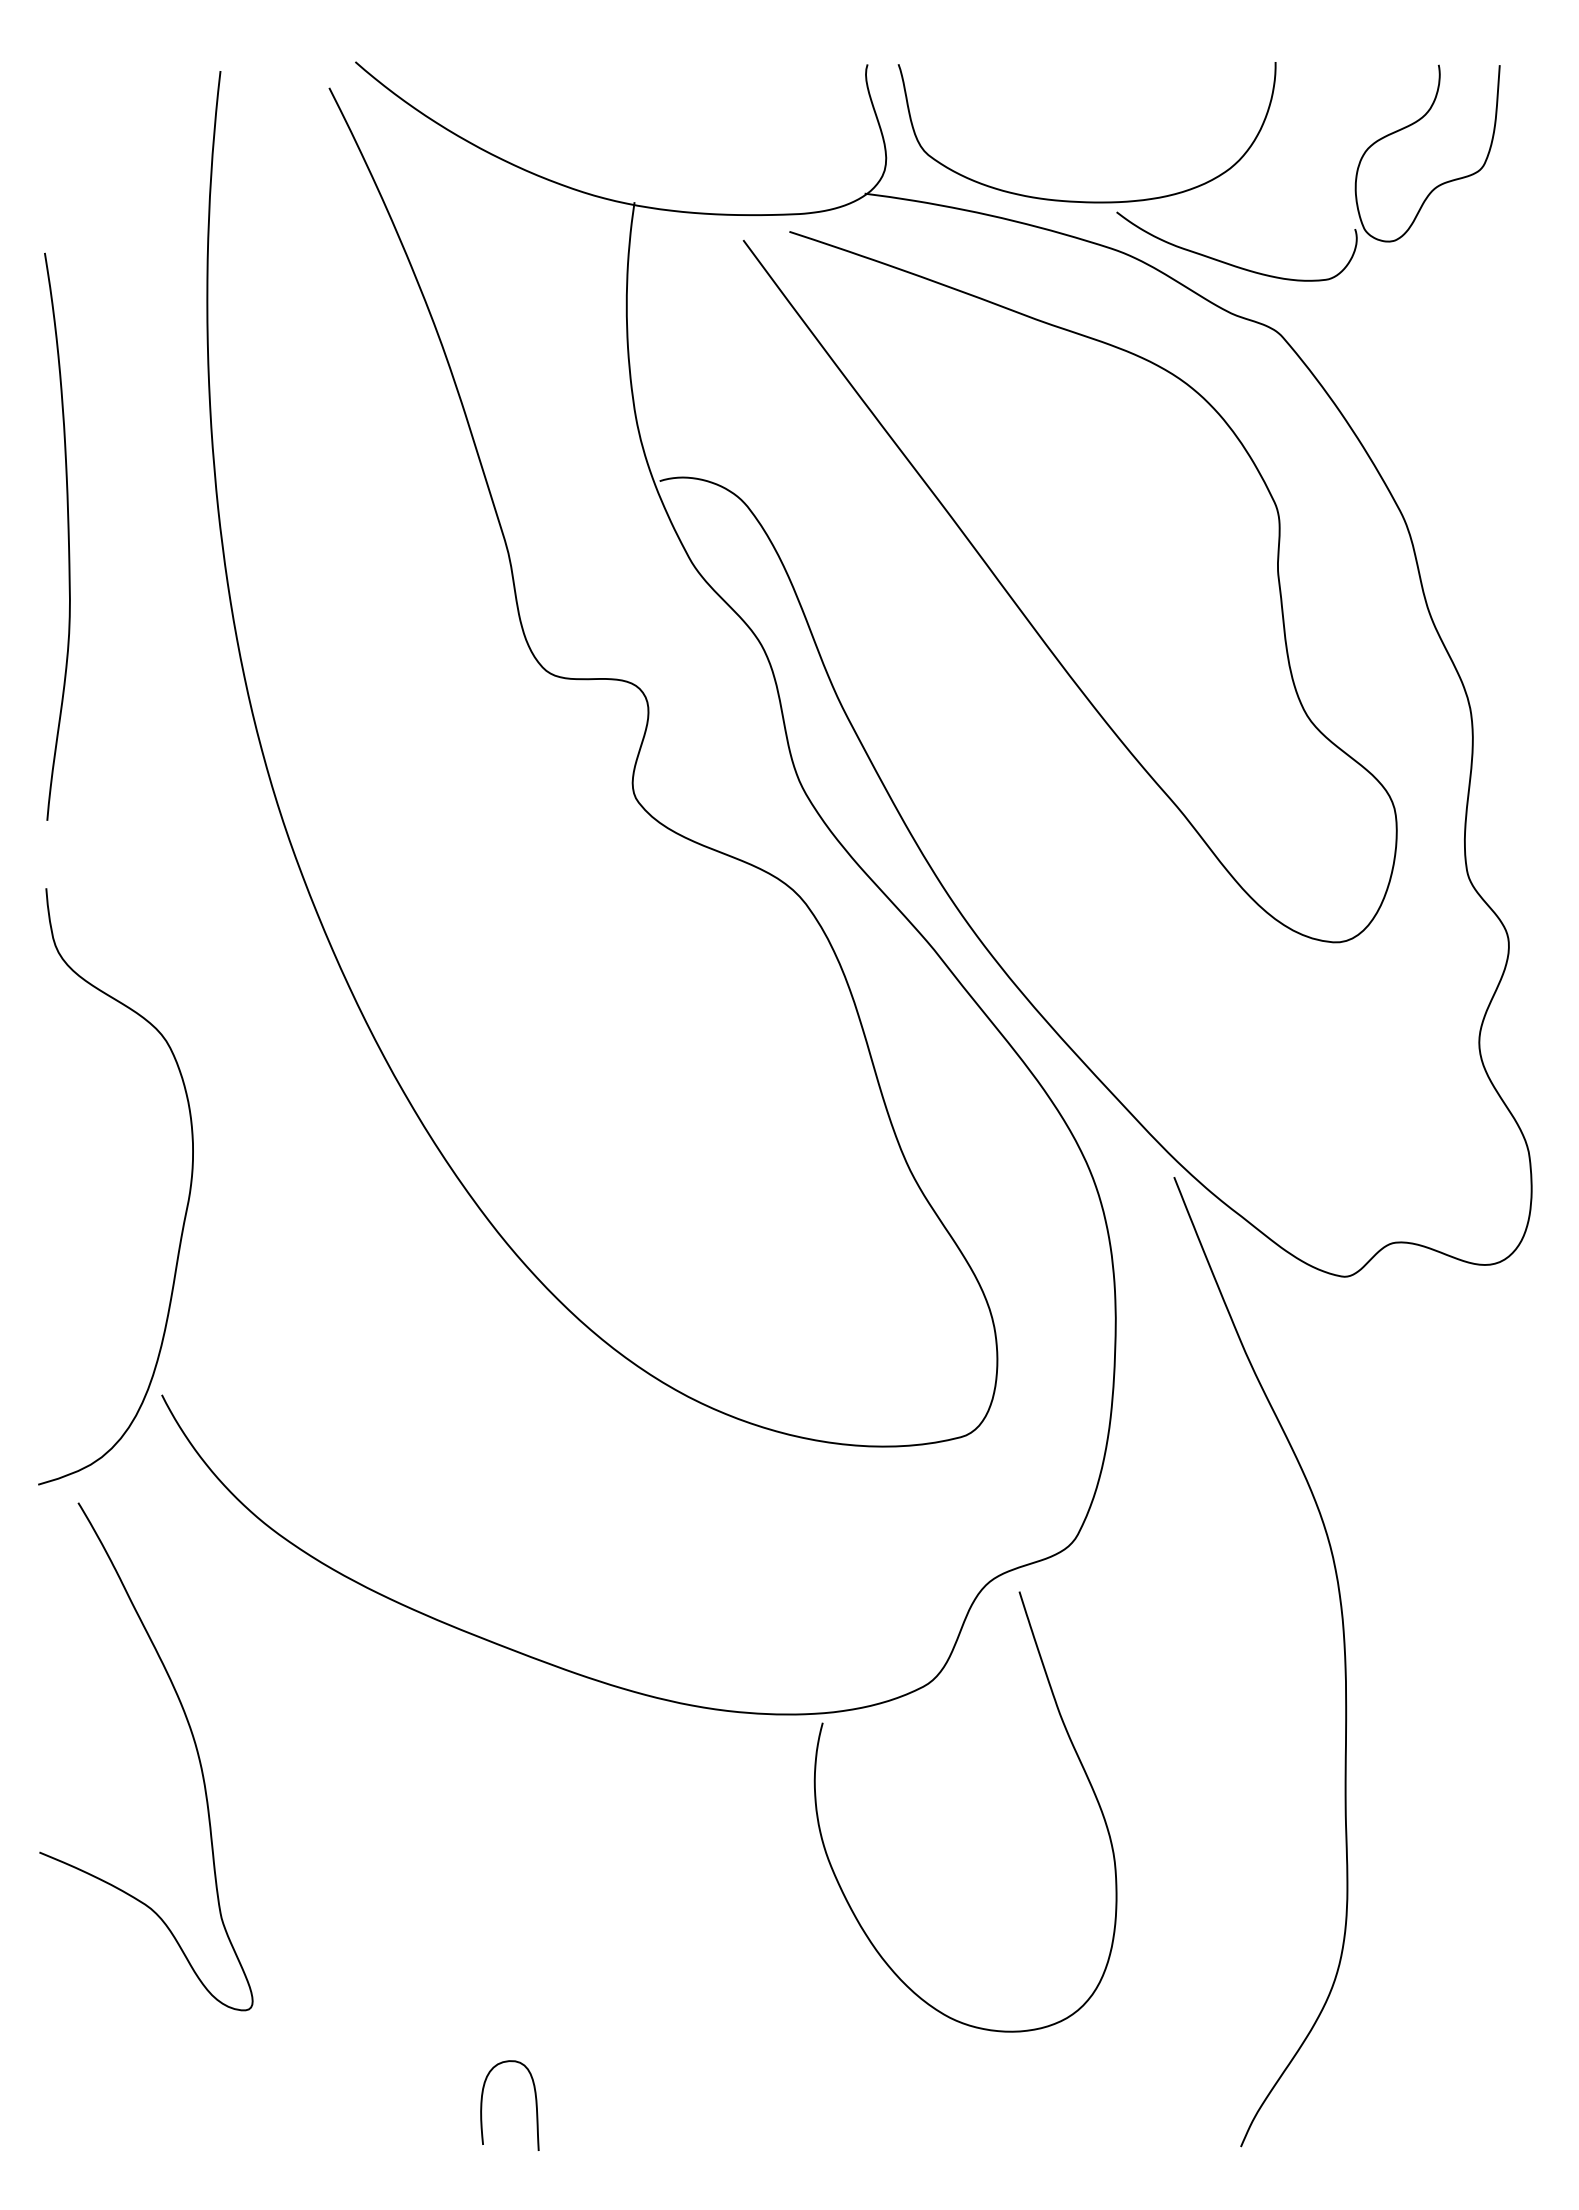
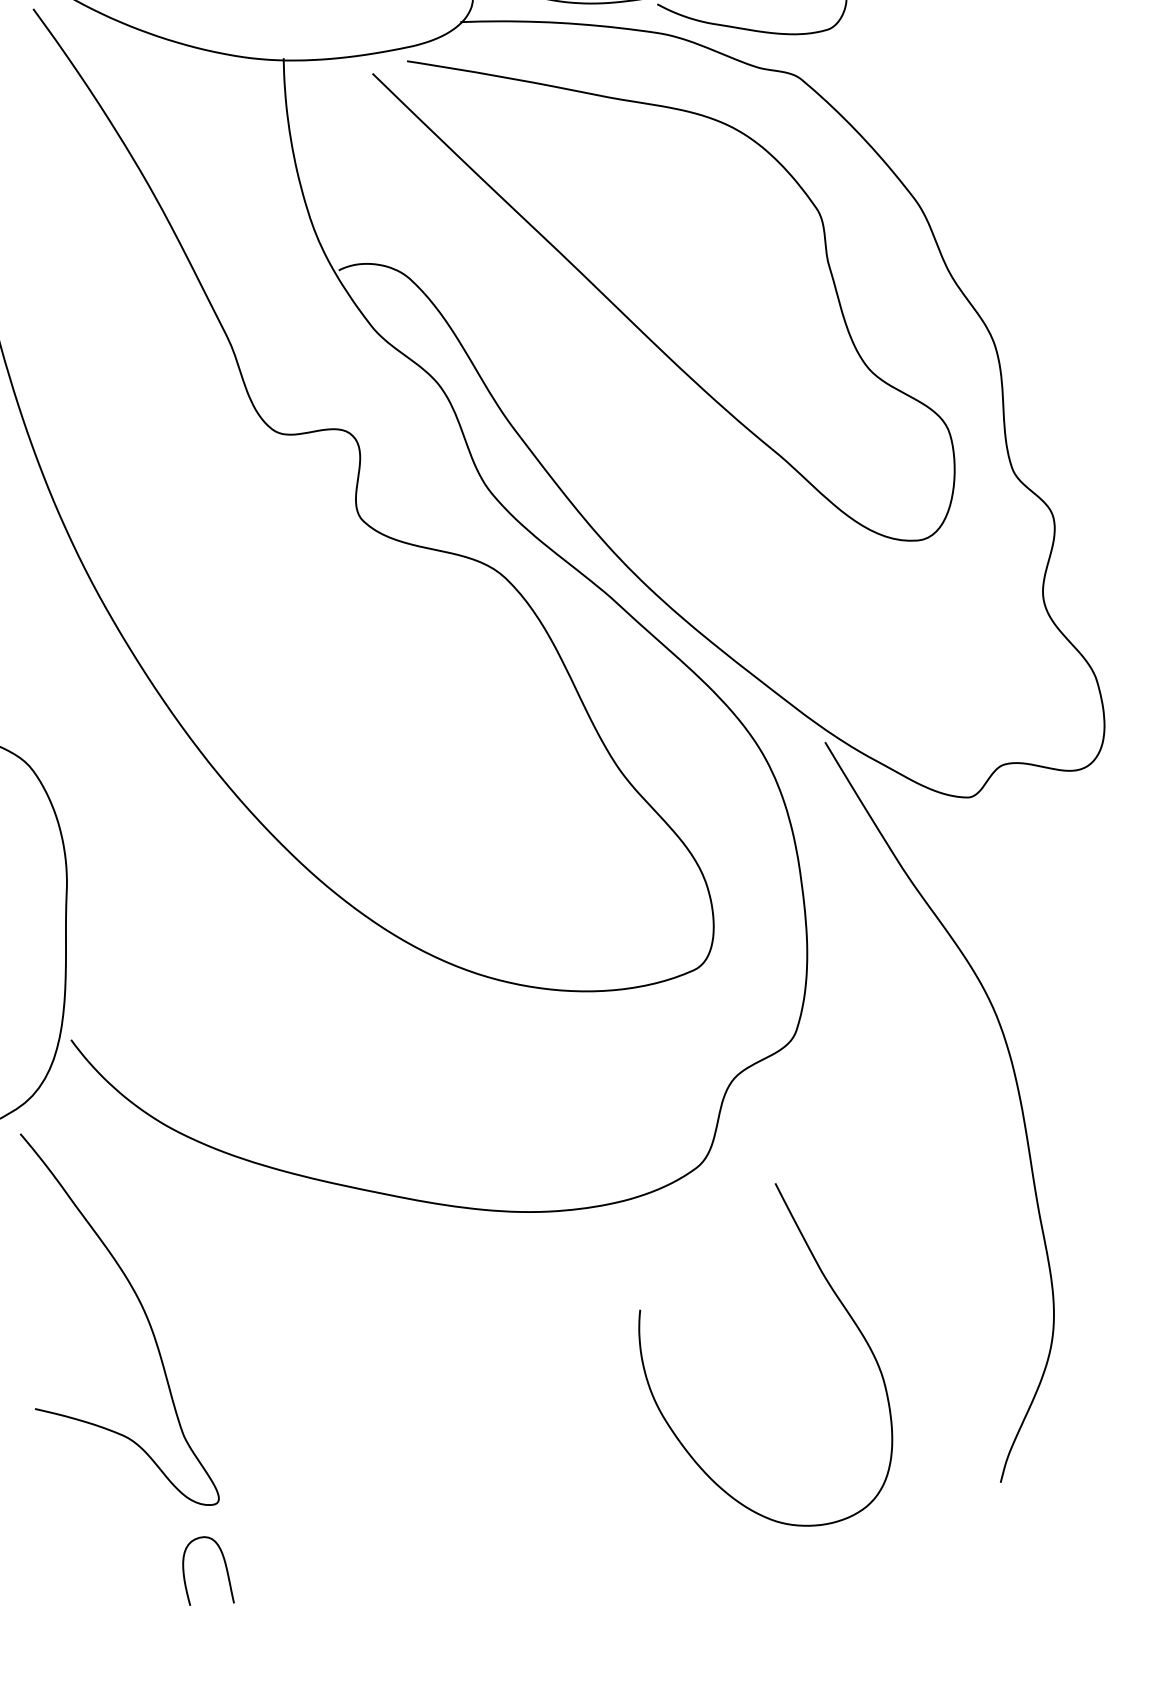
curve: (1079, 1762) -> (843, 1307), moved
curve: (535, 2105) -> (225, 1568), moved

